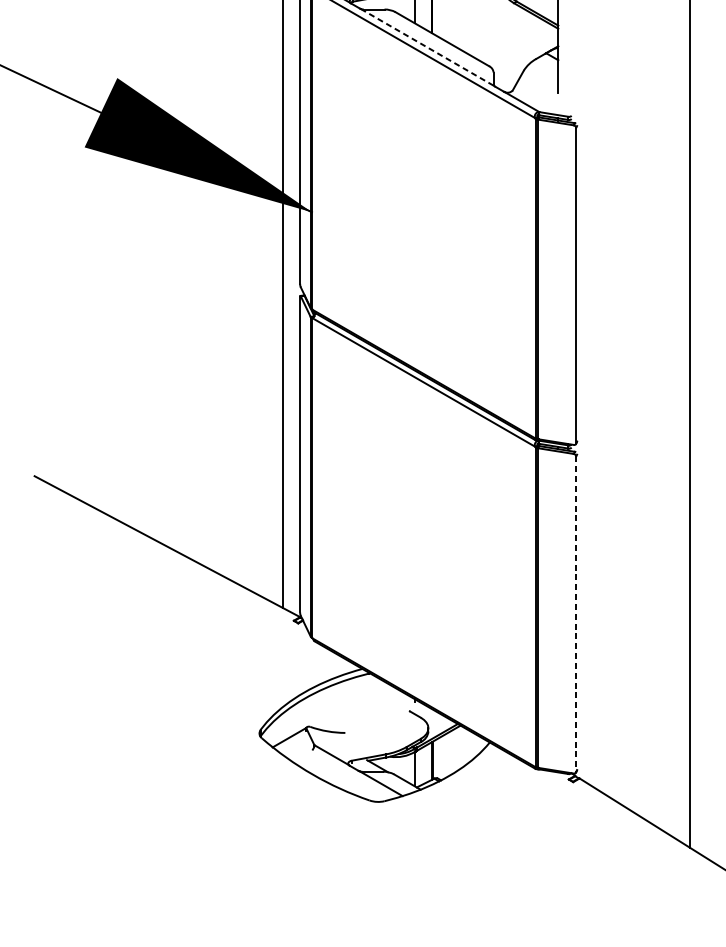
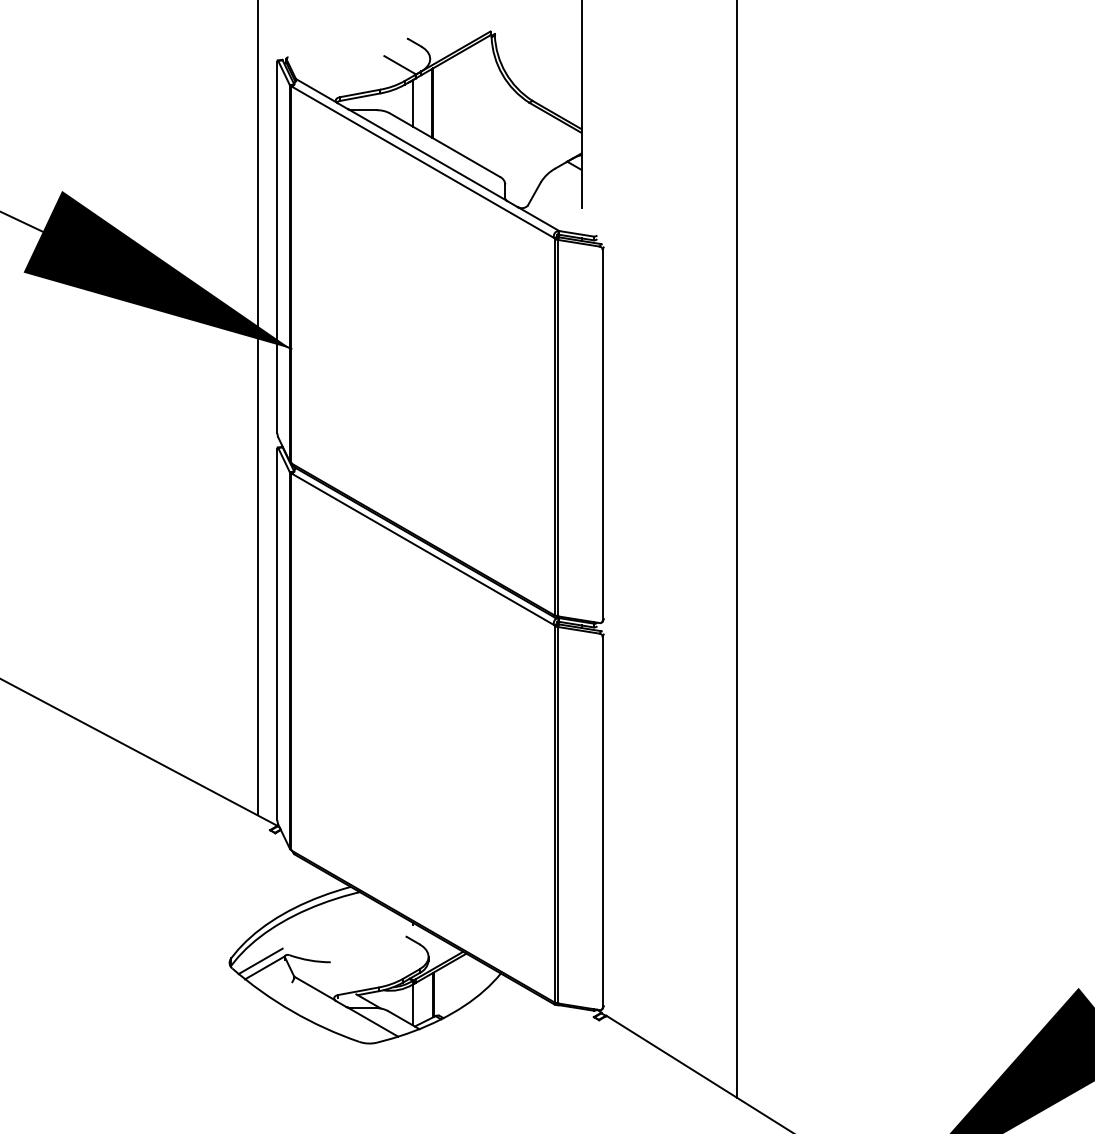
line: (428, 47) -> (428, 155), dashed -> solid
line: (576, 614) -> (602, 822), dashed -> solid
line: (285, 732) -> (260, 961), added

